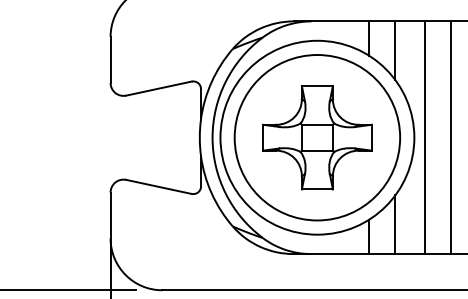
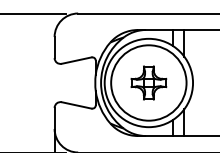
part: (316, 136) -> (148, 82), size x0.7
line: (424, 138) -> (197, 83), removed
line: (450, 138) -> (209, 83), removed

